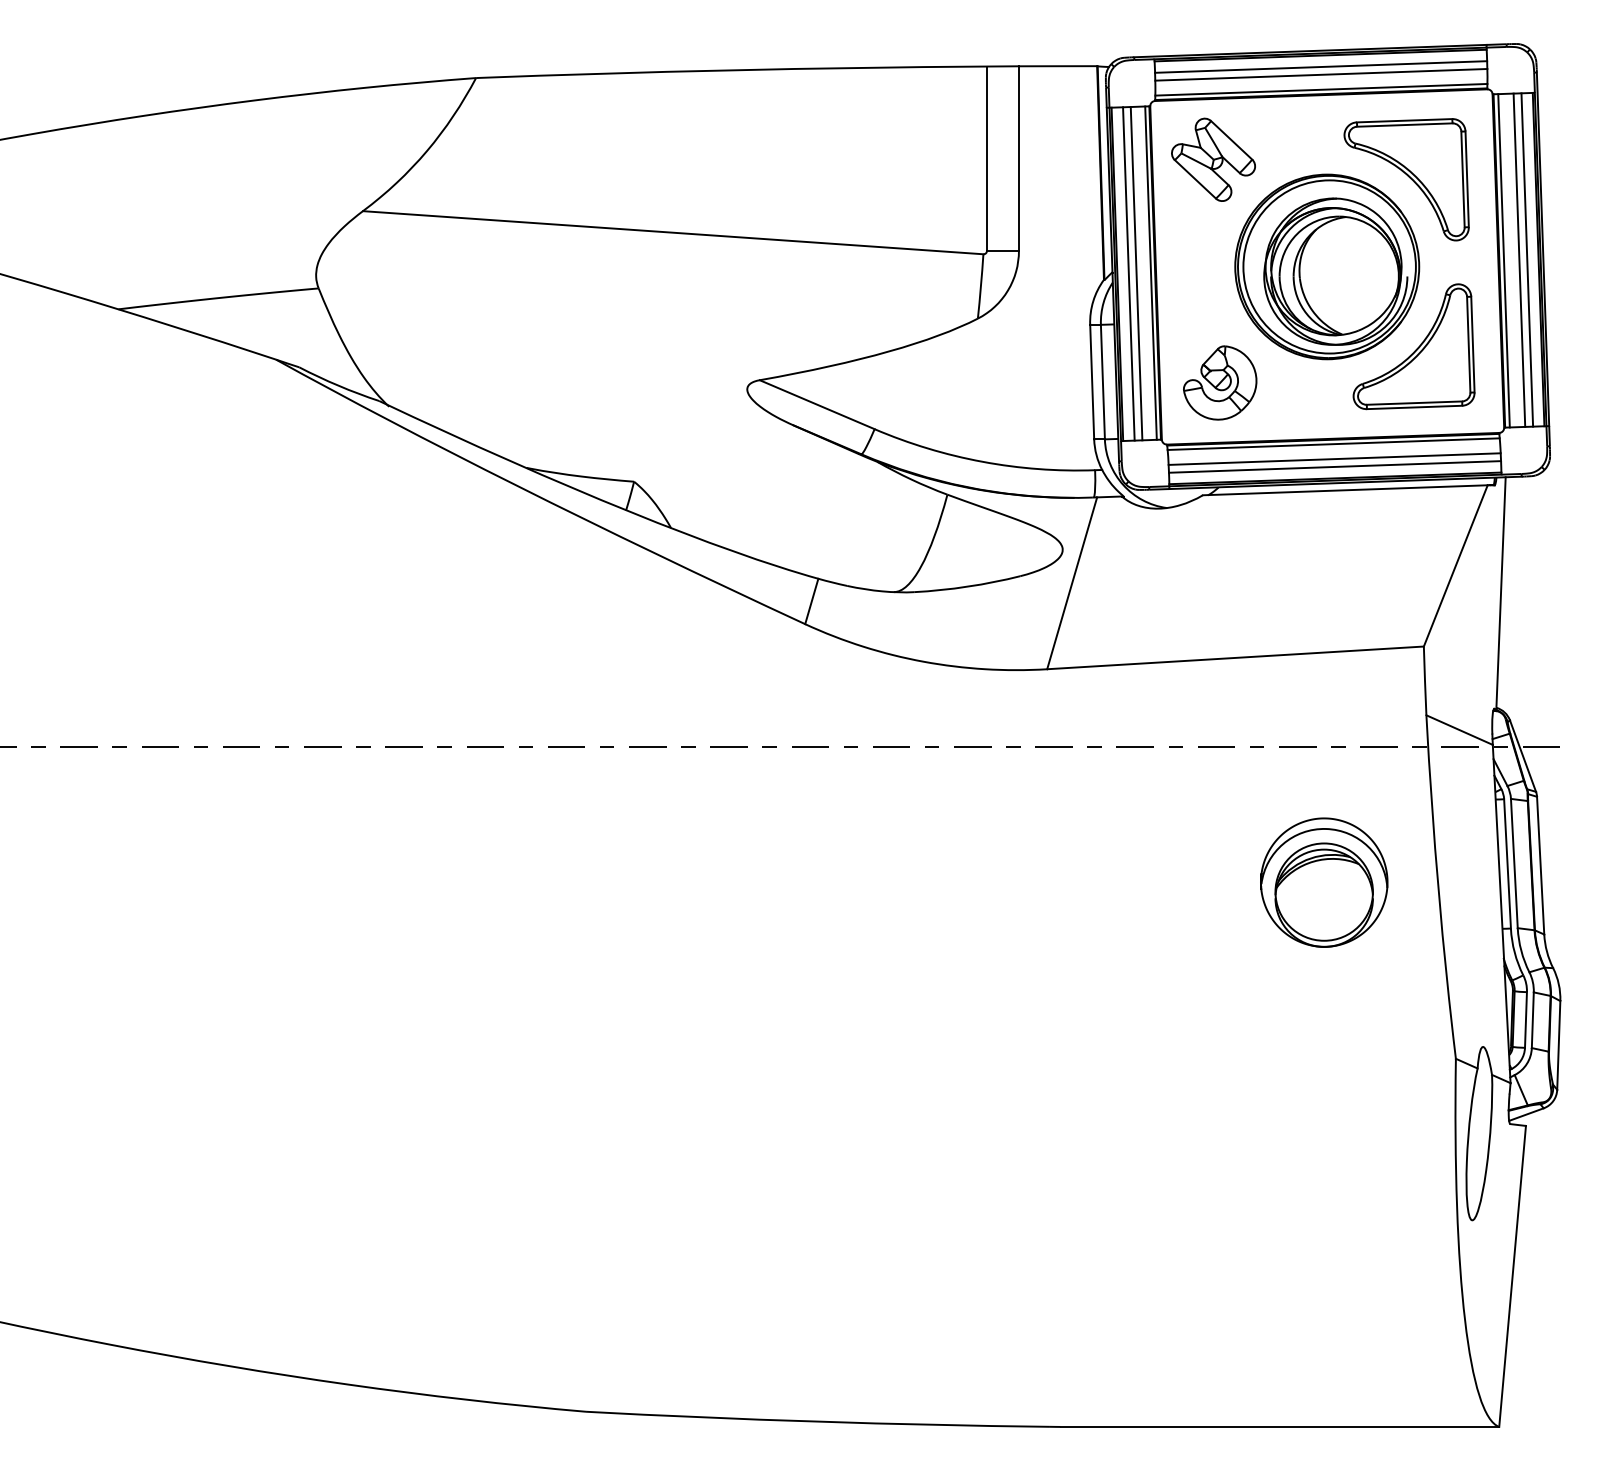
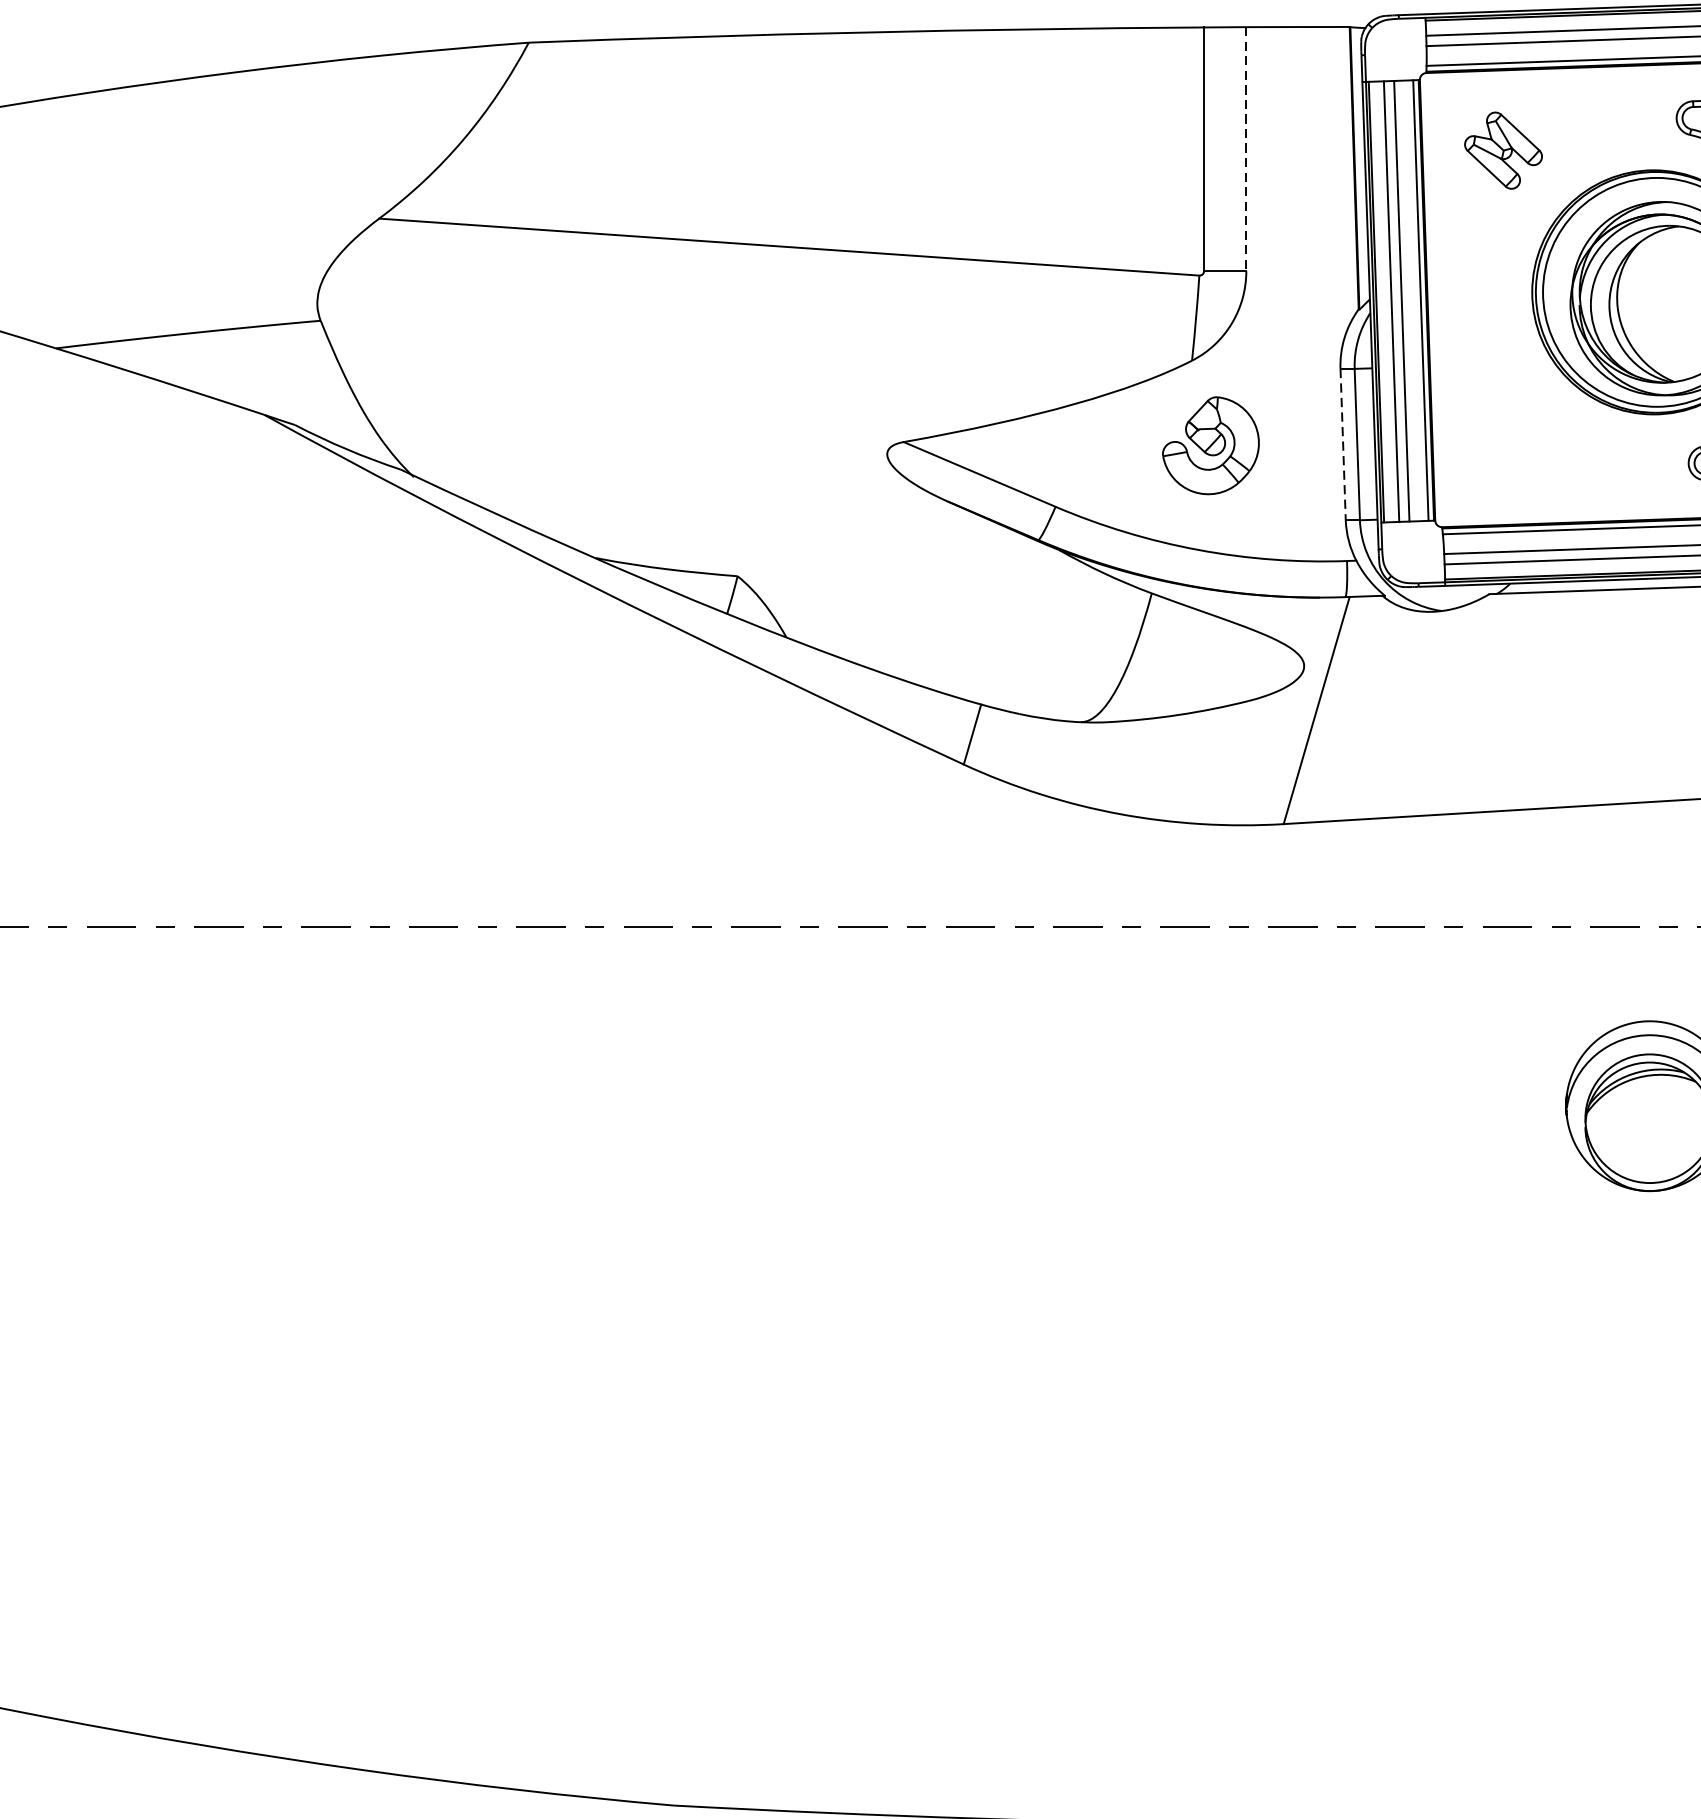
line: (1018, 159) -> (1245, 150), solid -> dashed
part: (1213, 159) -> (1503, 150), size x0.7
line: (1092, 382) -> (1343, 445), solid -> dashed
part: (1220, 382) -> (1211, 445), moved

